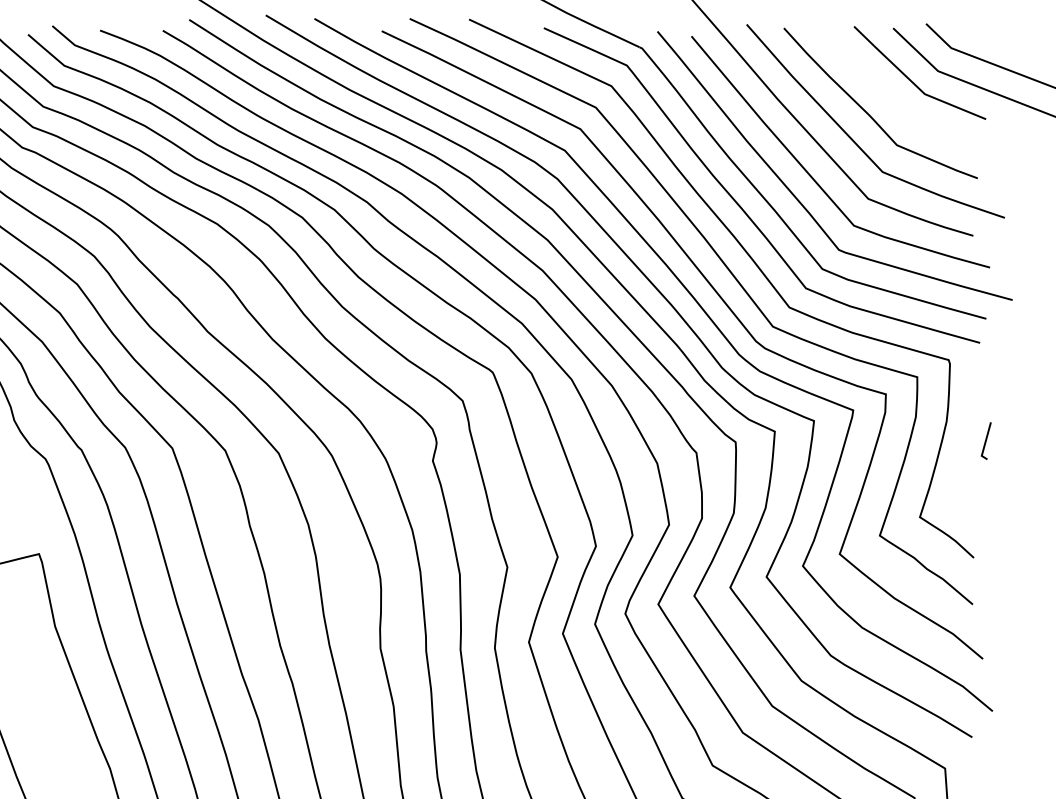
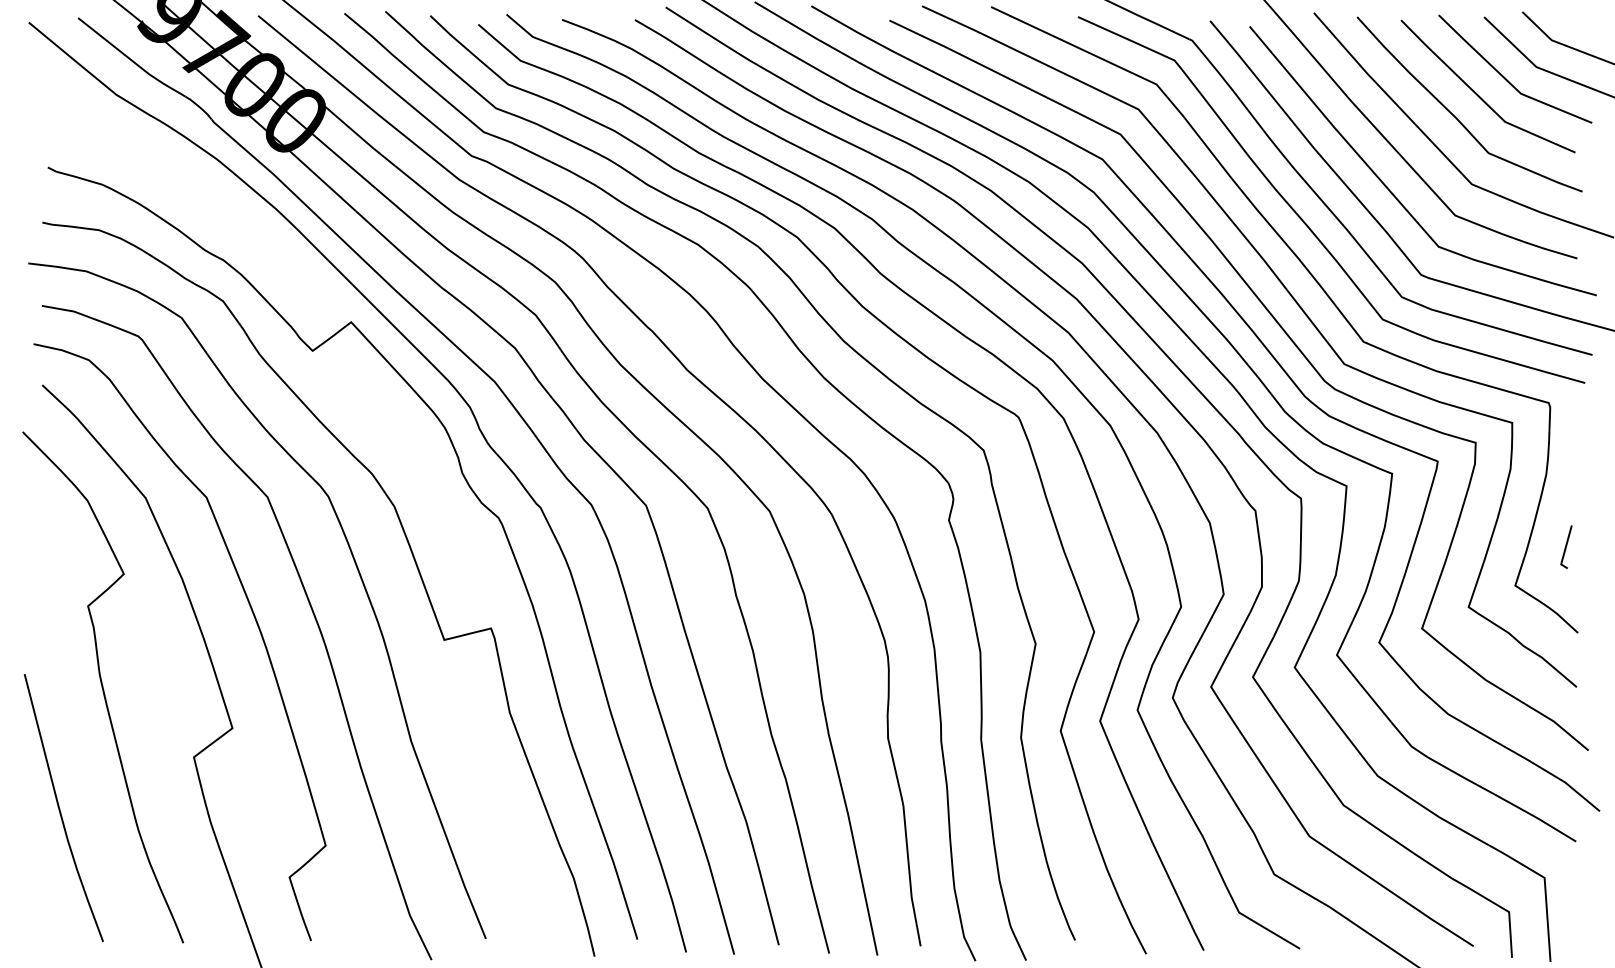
line: (888, 94) -> (1478, 94), added
line: (986, 440) -> (1566, 546), moved

